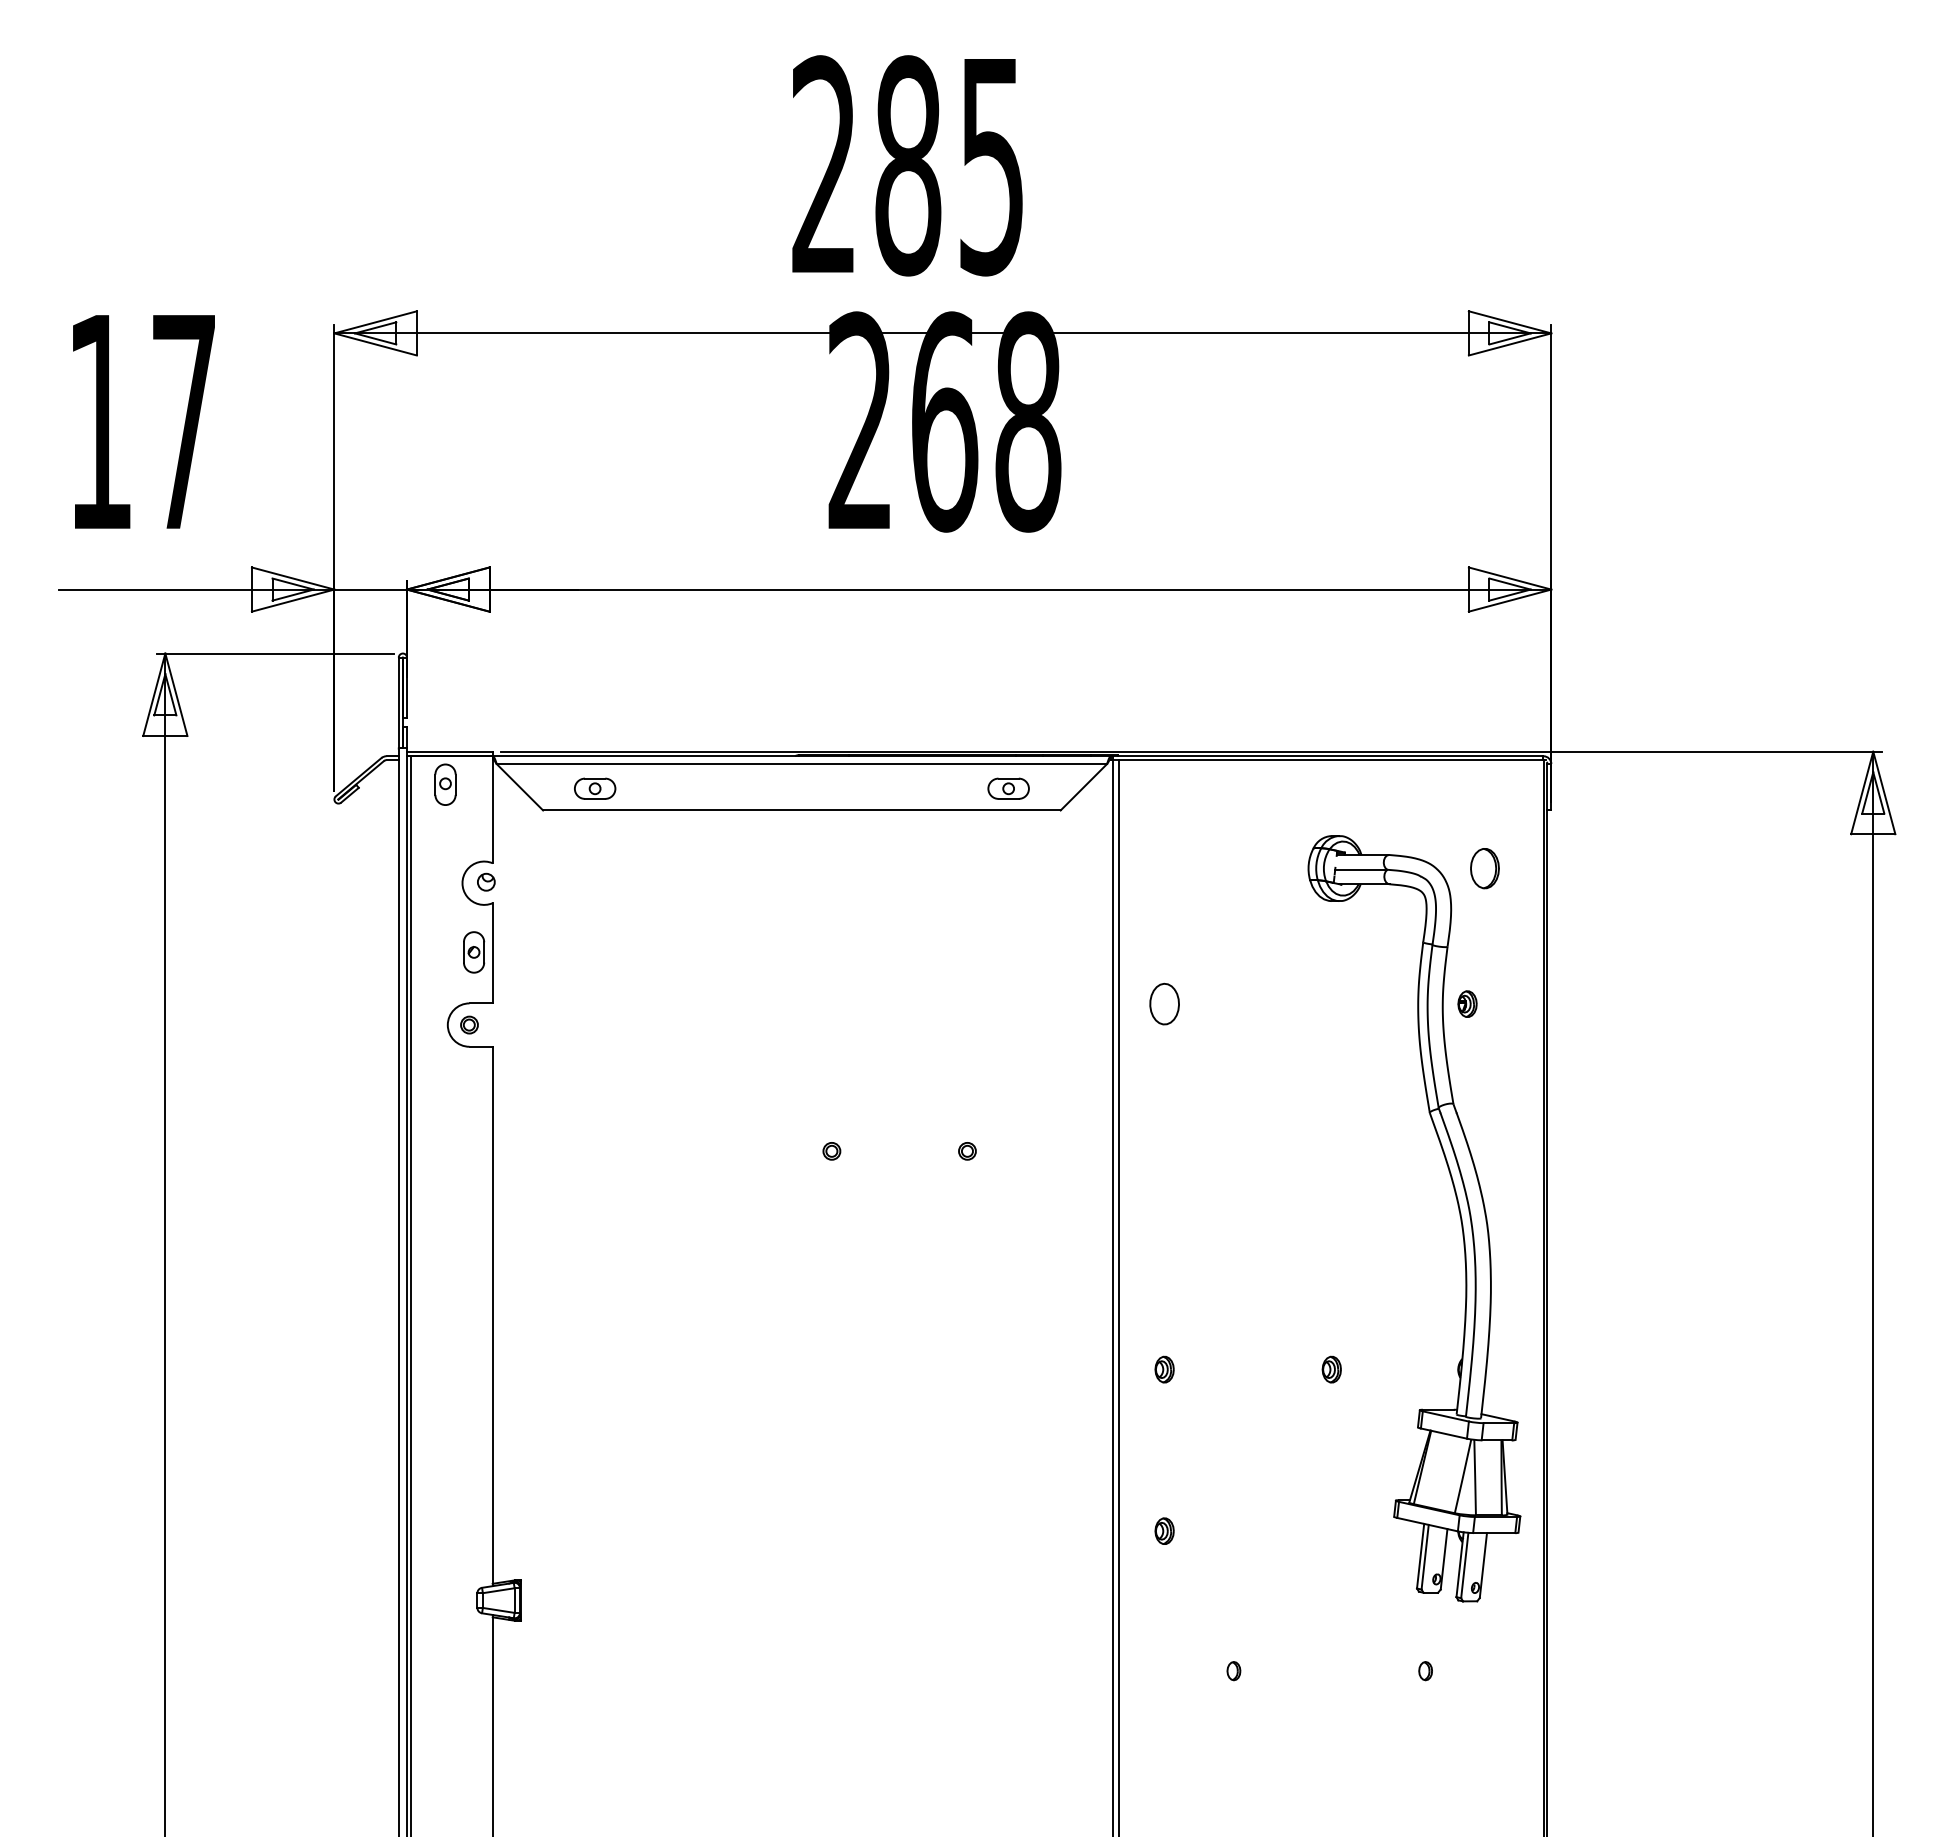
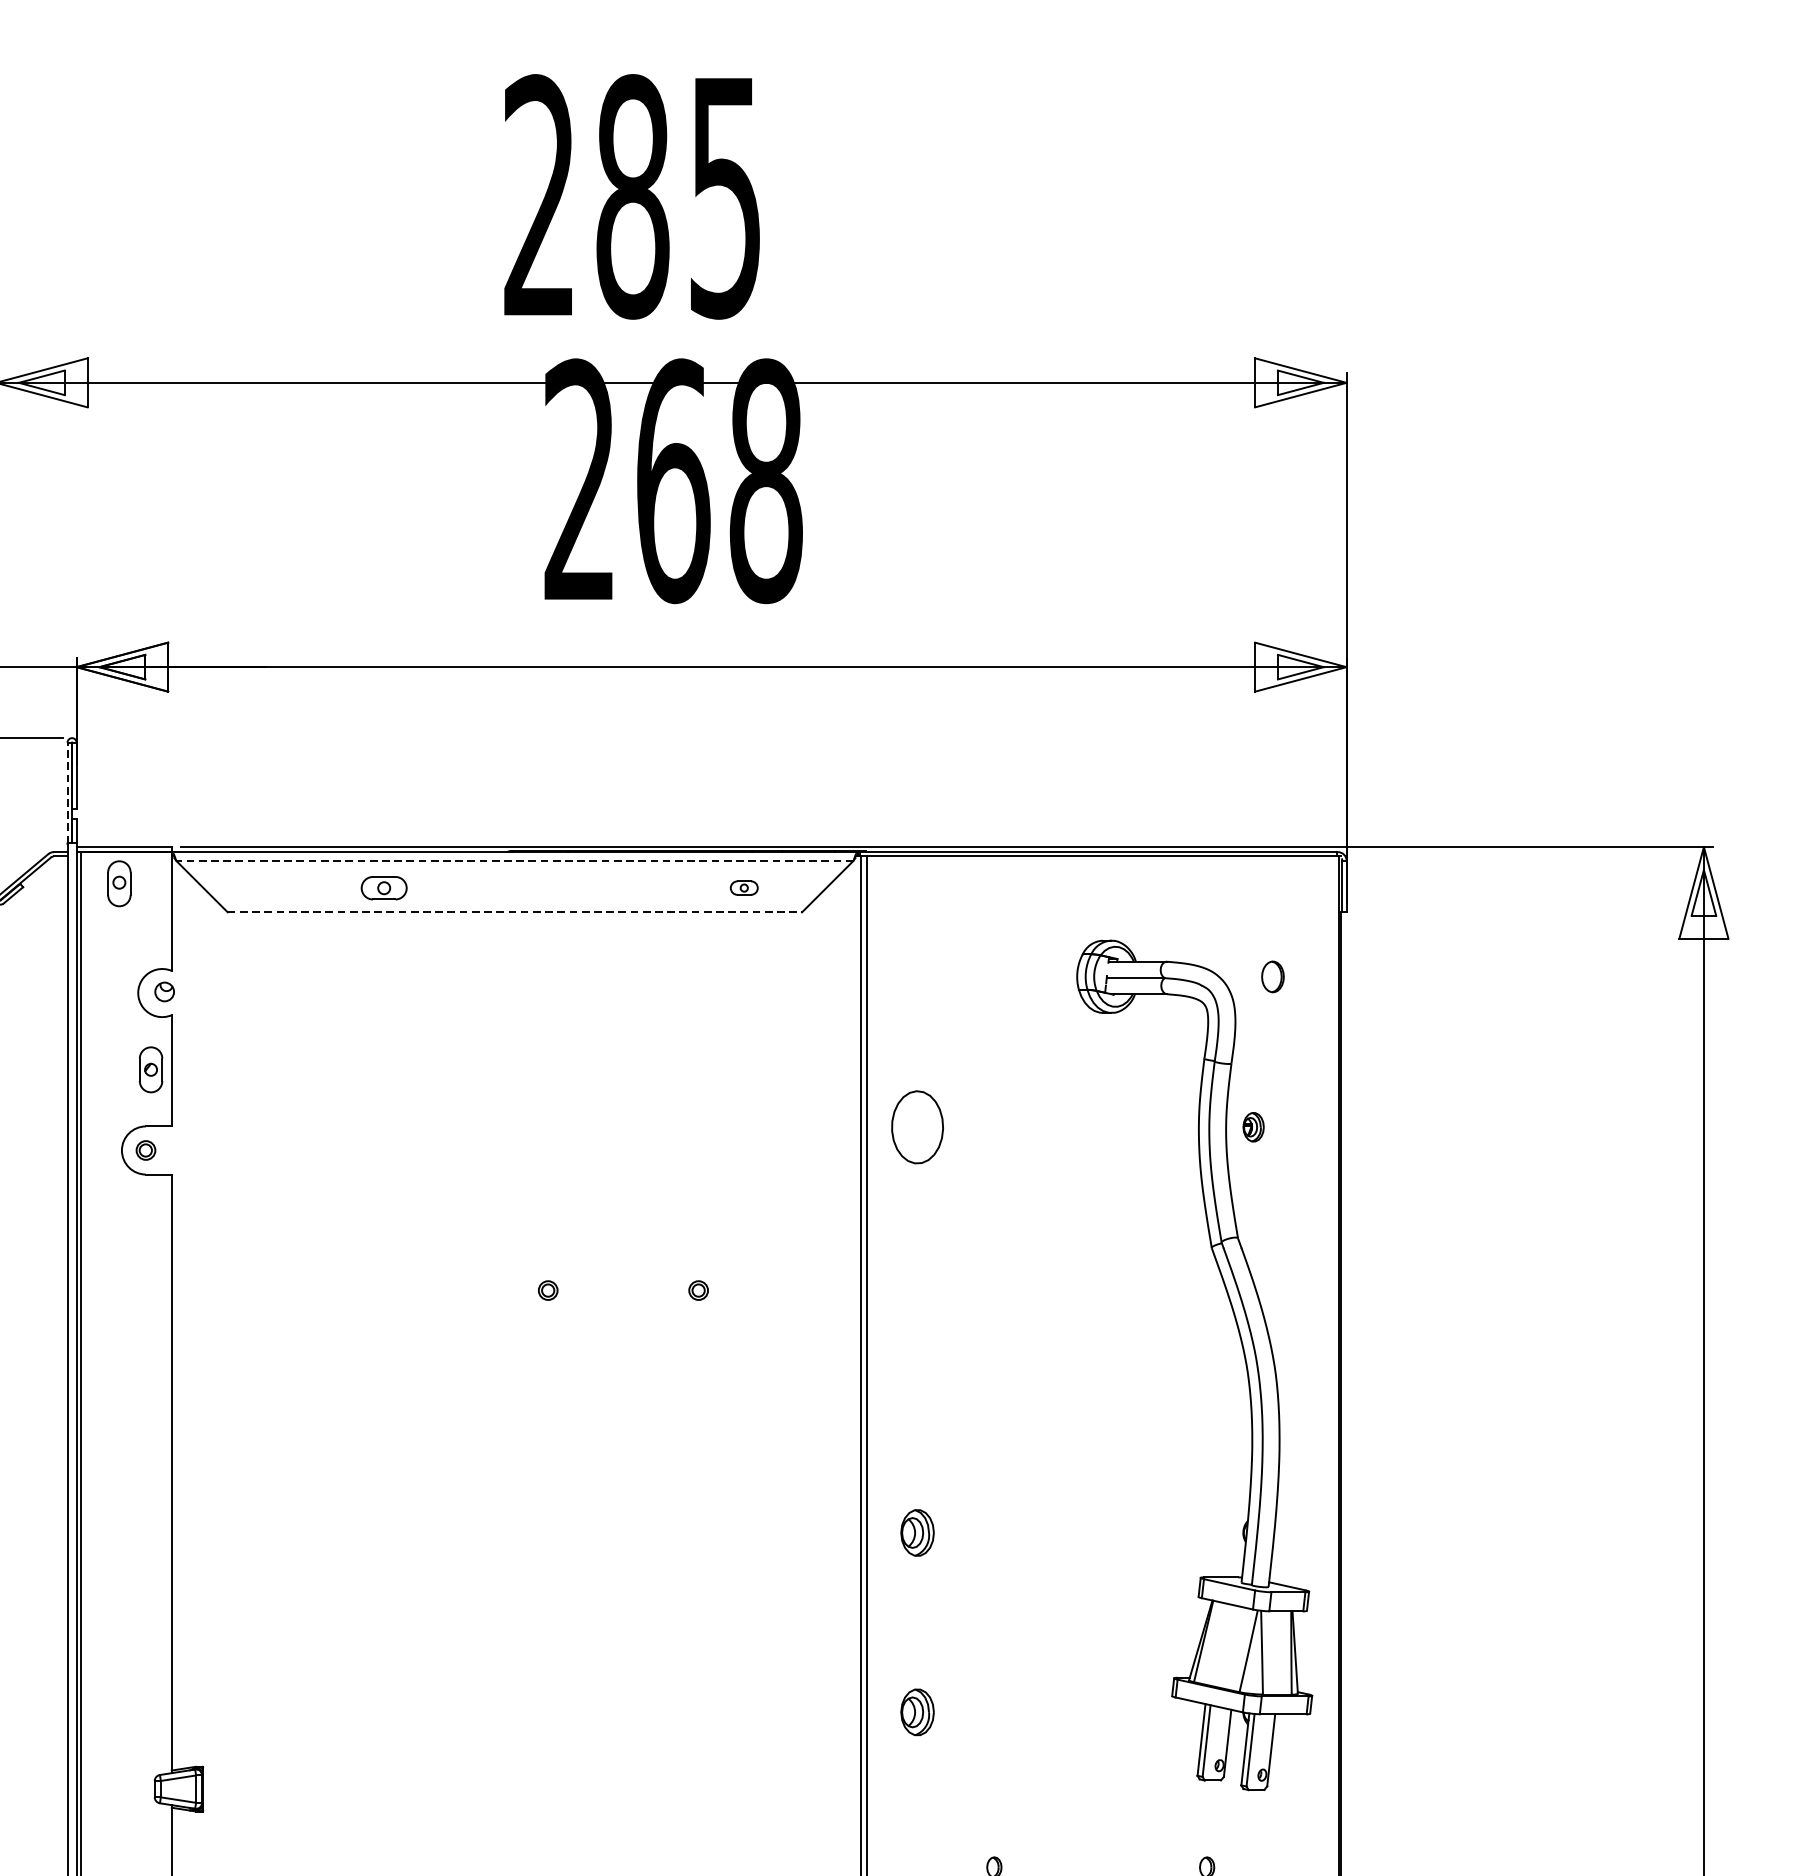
line: (398, 702) -> (67, 792), solid -> dashed
line: (801, 764) -> (514, 861), solid -> dashed
part: (595, 788) -> (384, 887), moved
part: (1008, 788) -> (744, 887), size x0.6
line: (801, 810) -> (514, 912), solid -> dashed
part: (1484, 868) -> (1272, 976), size x0.7
part: (1164, 1003) -> (917, 1126), size x1.6
part: (1164, 1369) -> (917, 1532), size x1.6
part: (1331, 1369) -> (1102, 1532), removed
part: (1164, 1530) -> (917, 1711), size x1.6

